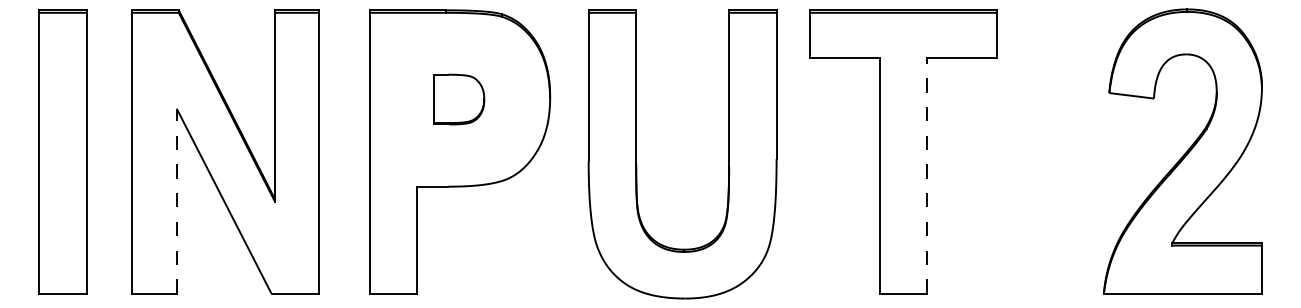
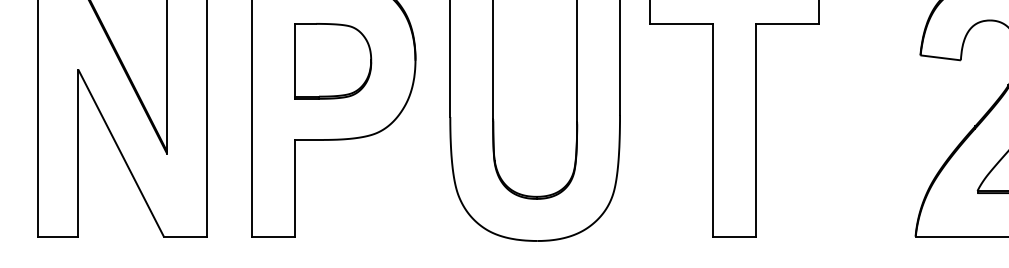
part: (458, 99) -> (332, 61), size x1.67
line: (927, 175) -> (756, 129), dashed -> solid
line: (176, 200) -> (78, 152), dashed -> solid

